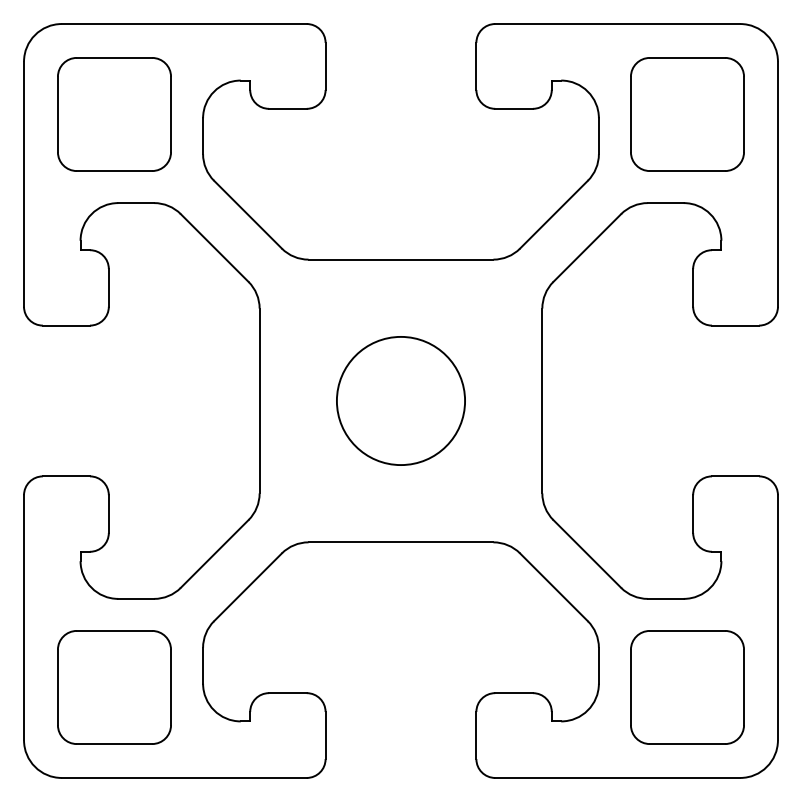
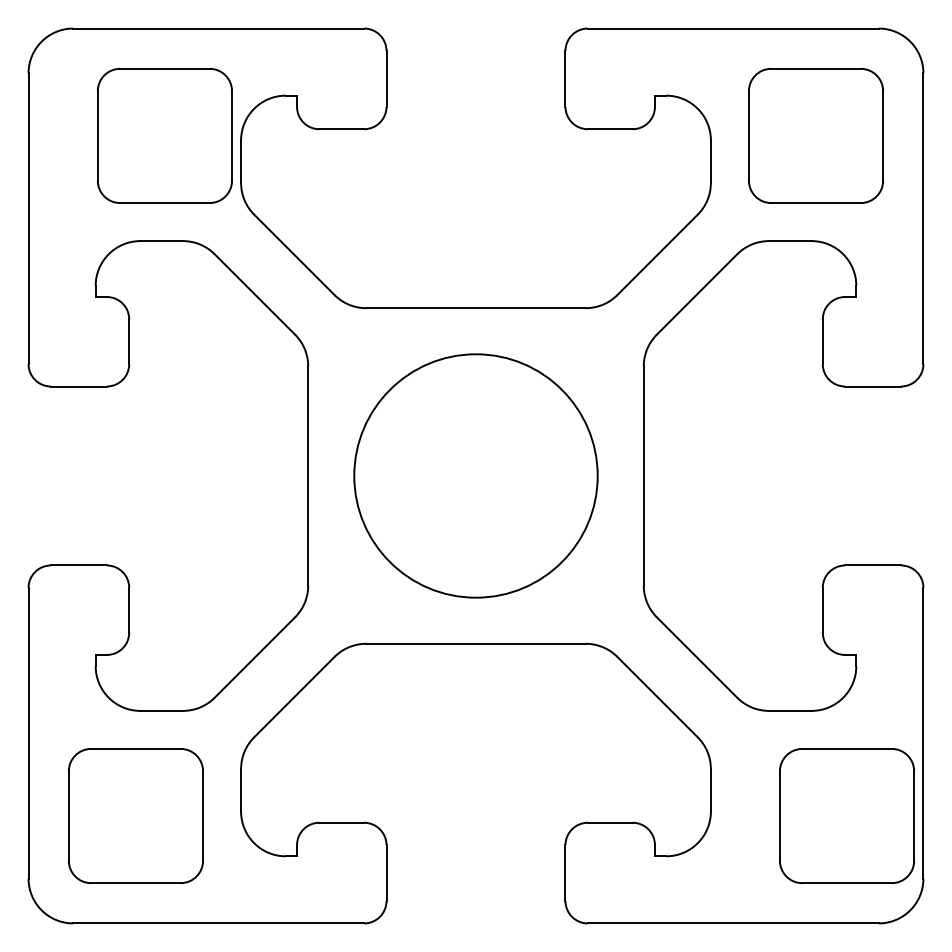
part: (114, 114) -> (164, 135), moved
circle: (400, 400) -> (475, 475), size x1.6
part: (687, 687) -> (846, 815), moved

